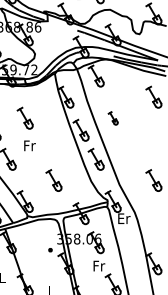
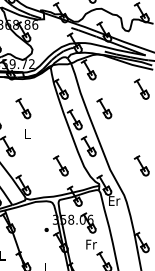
part: (113, 118) -> (104, 108), size x1.67
text: (29, 145) -> (27, 133), Fr -> L
part: (53, 180) -> (60, 165), moved

